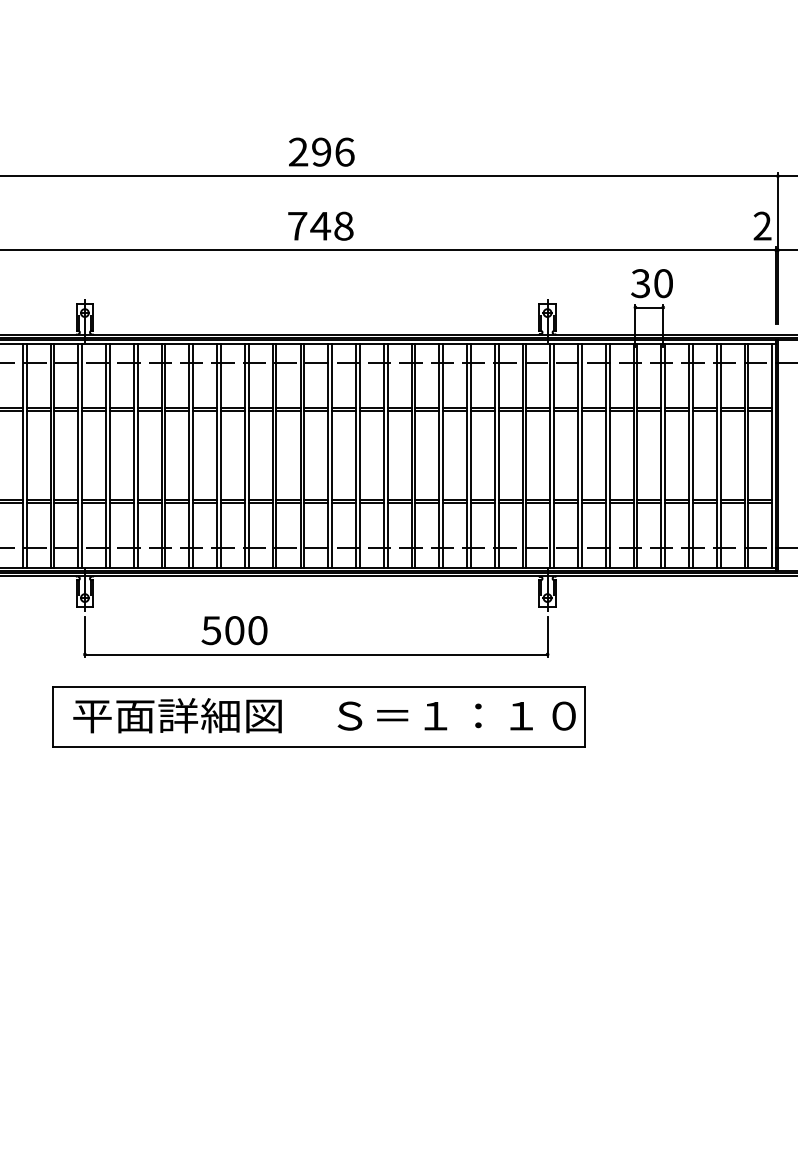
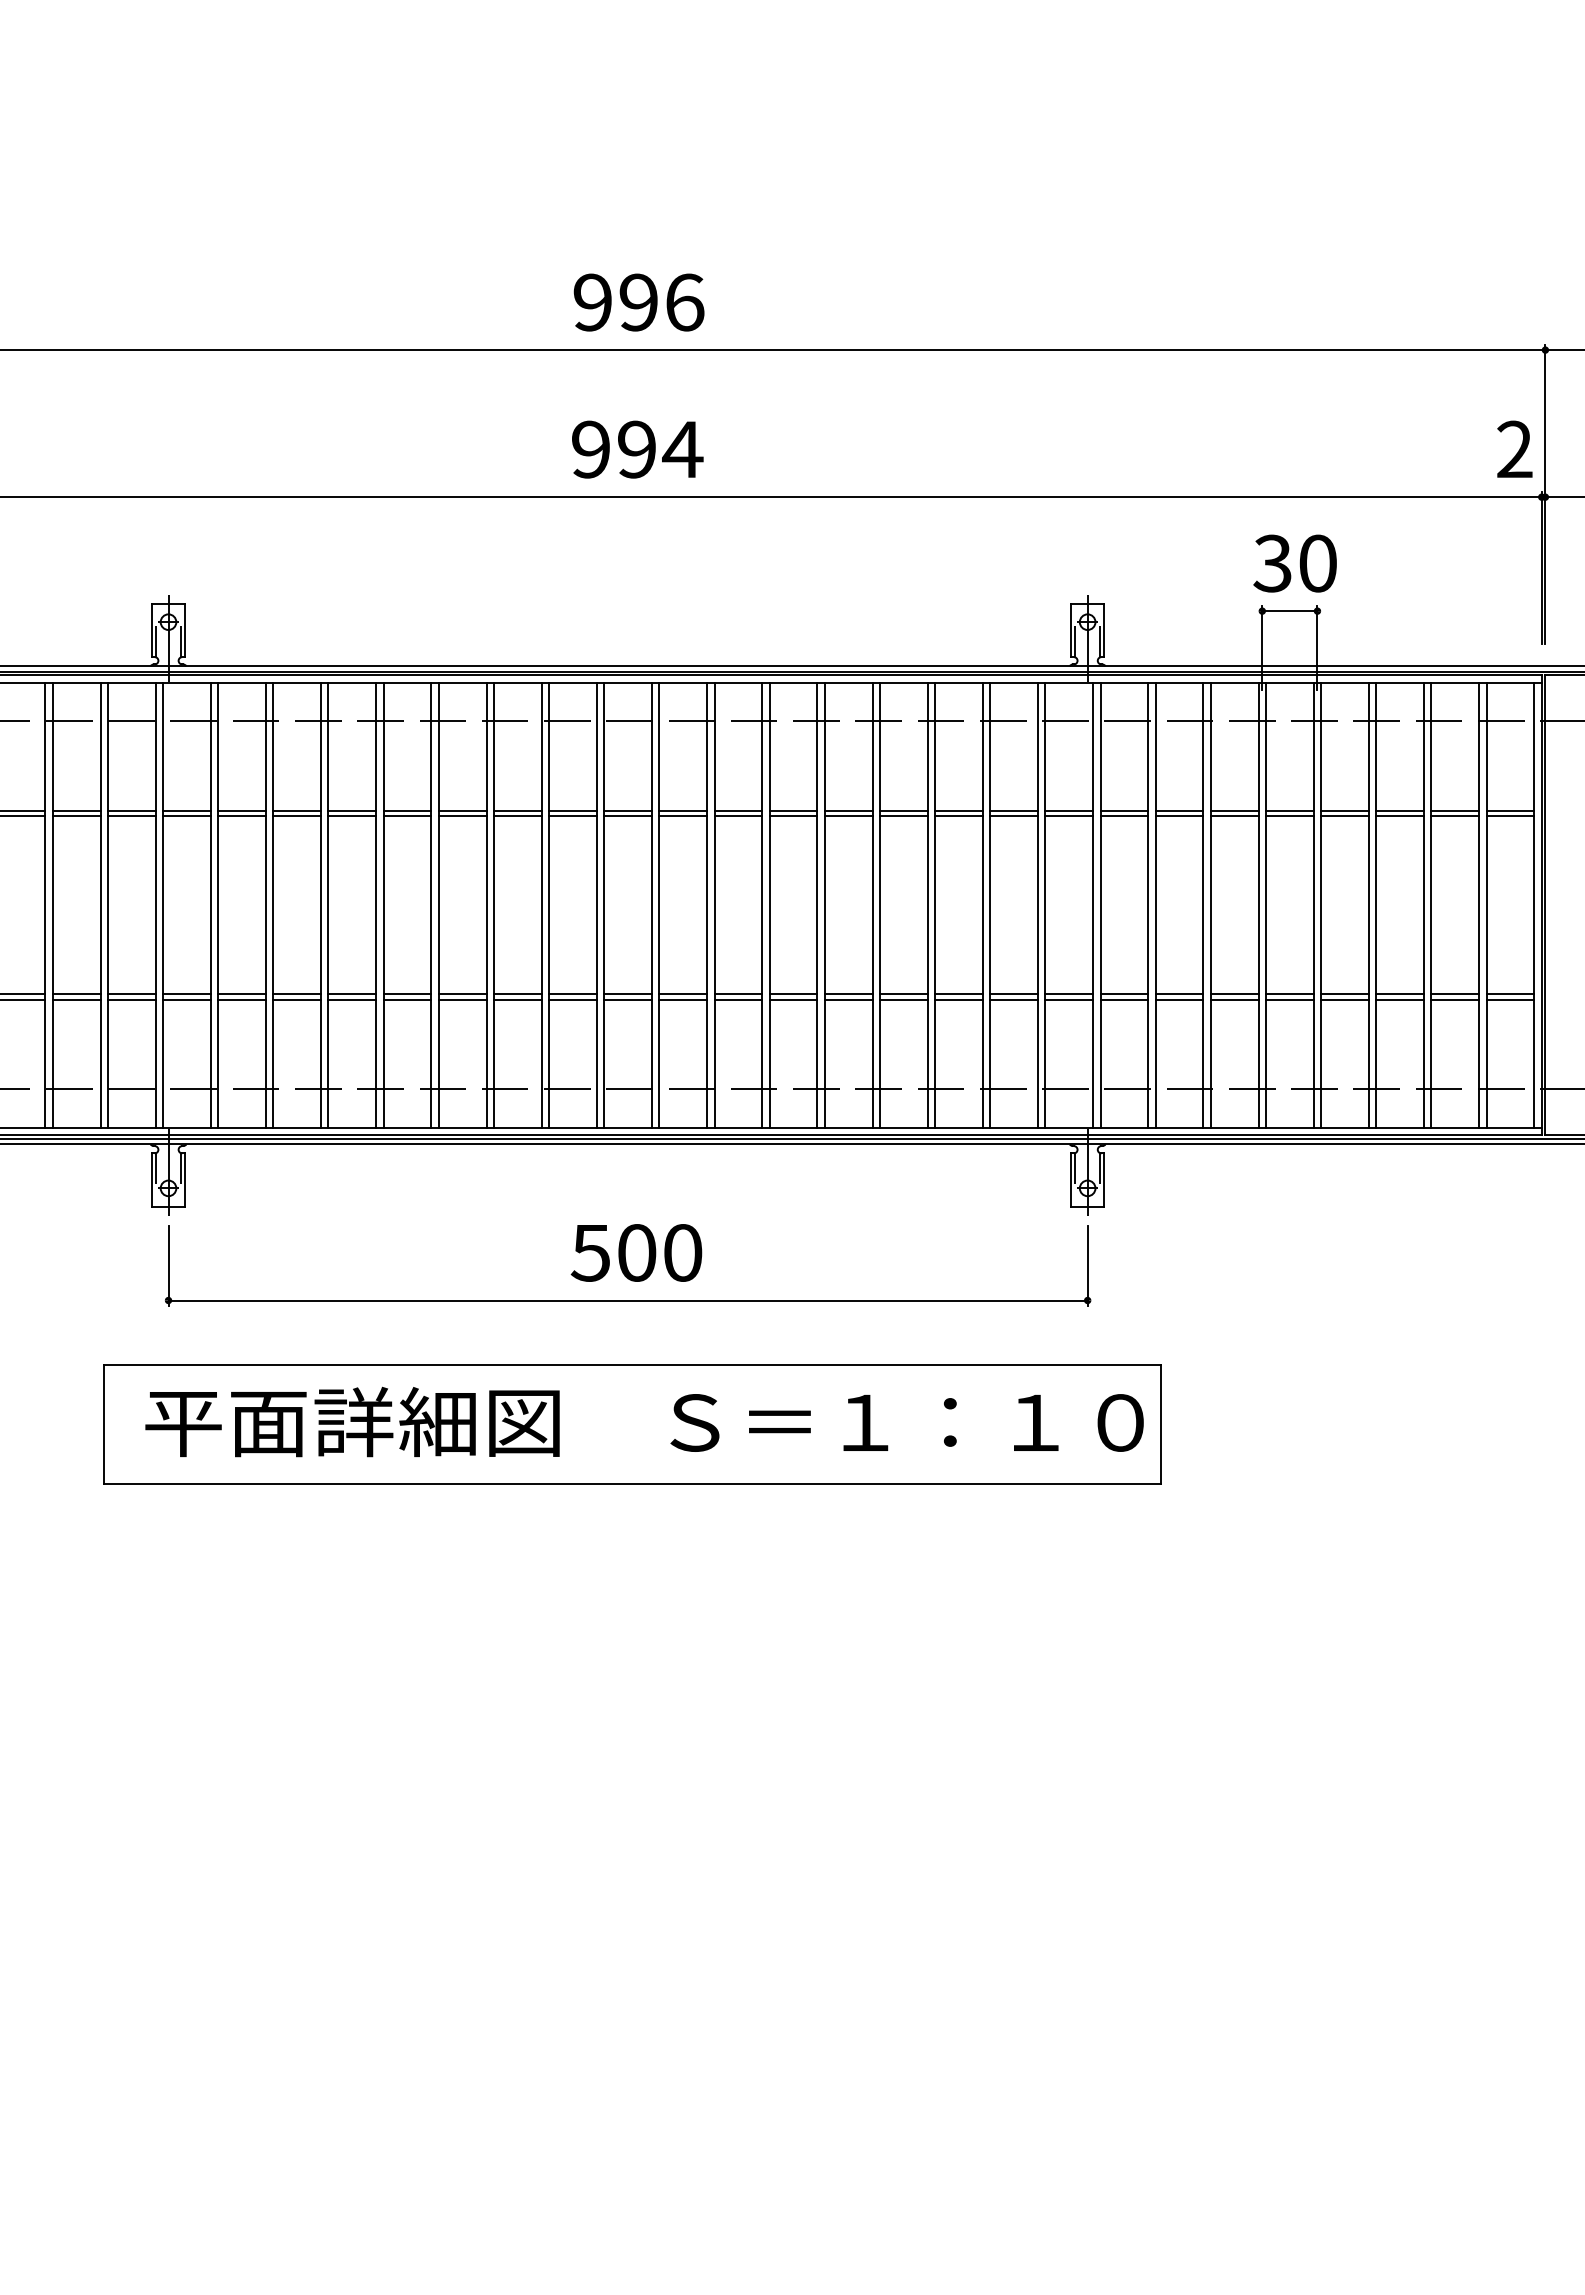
text: (298, 152) -> (592, 303), 296 -> 996
text: (321, 225) -> (638, 448), 748 -> 994
text: (234, 630) -> (636, 1252), moved

